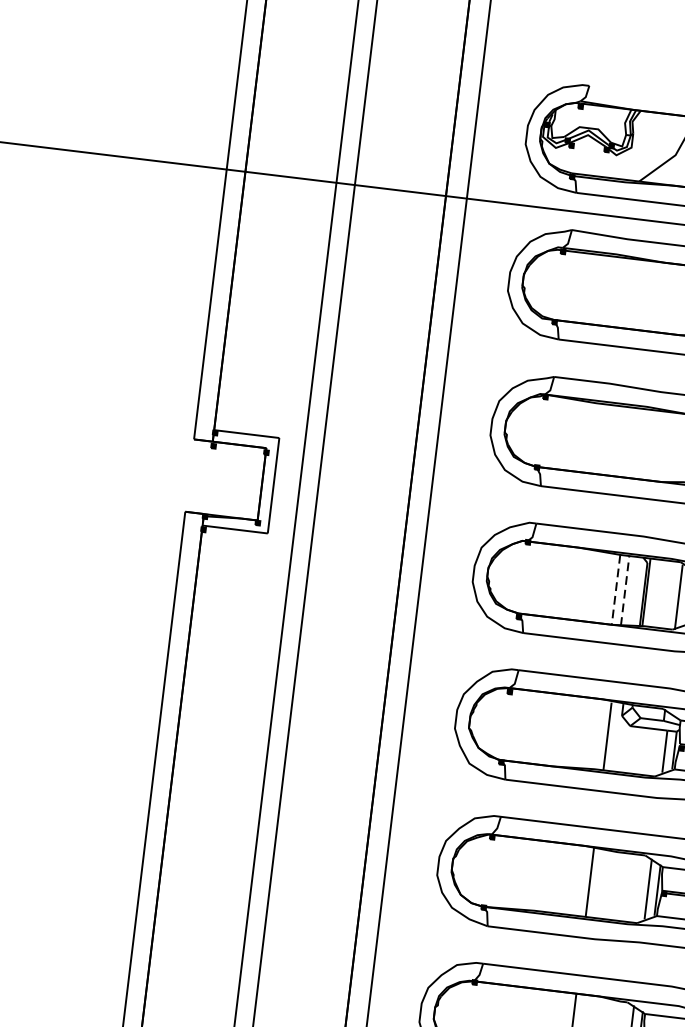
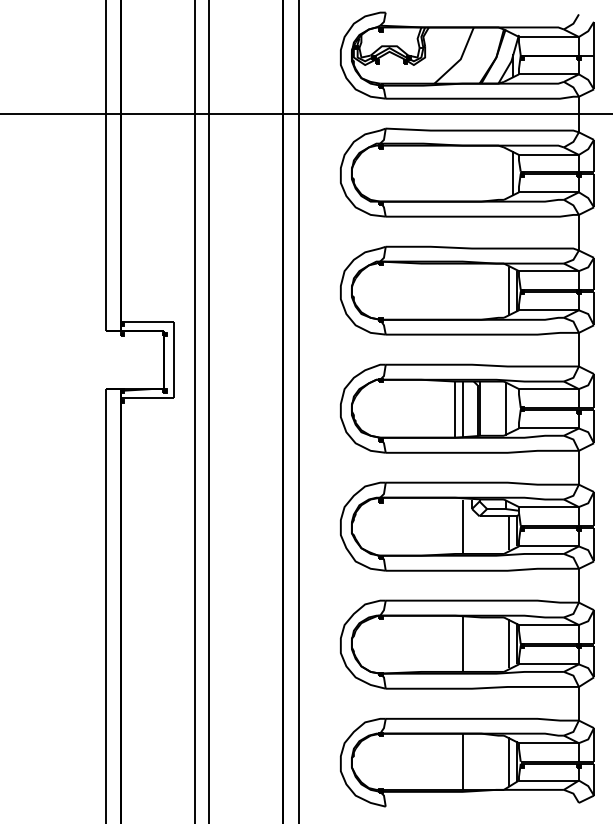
line: (616, 590) -> (455, 410), dashed -> solid
line: (625, 590) -> (462, 409), dashed -> solid

